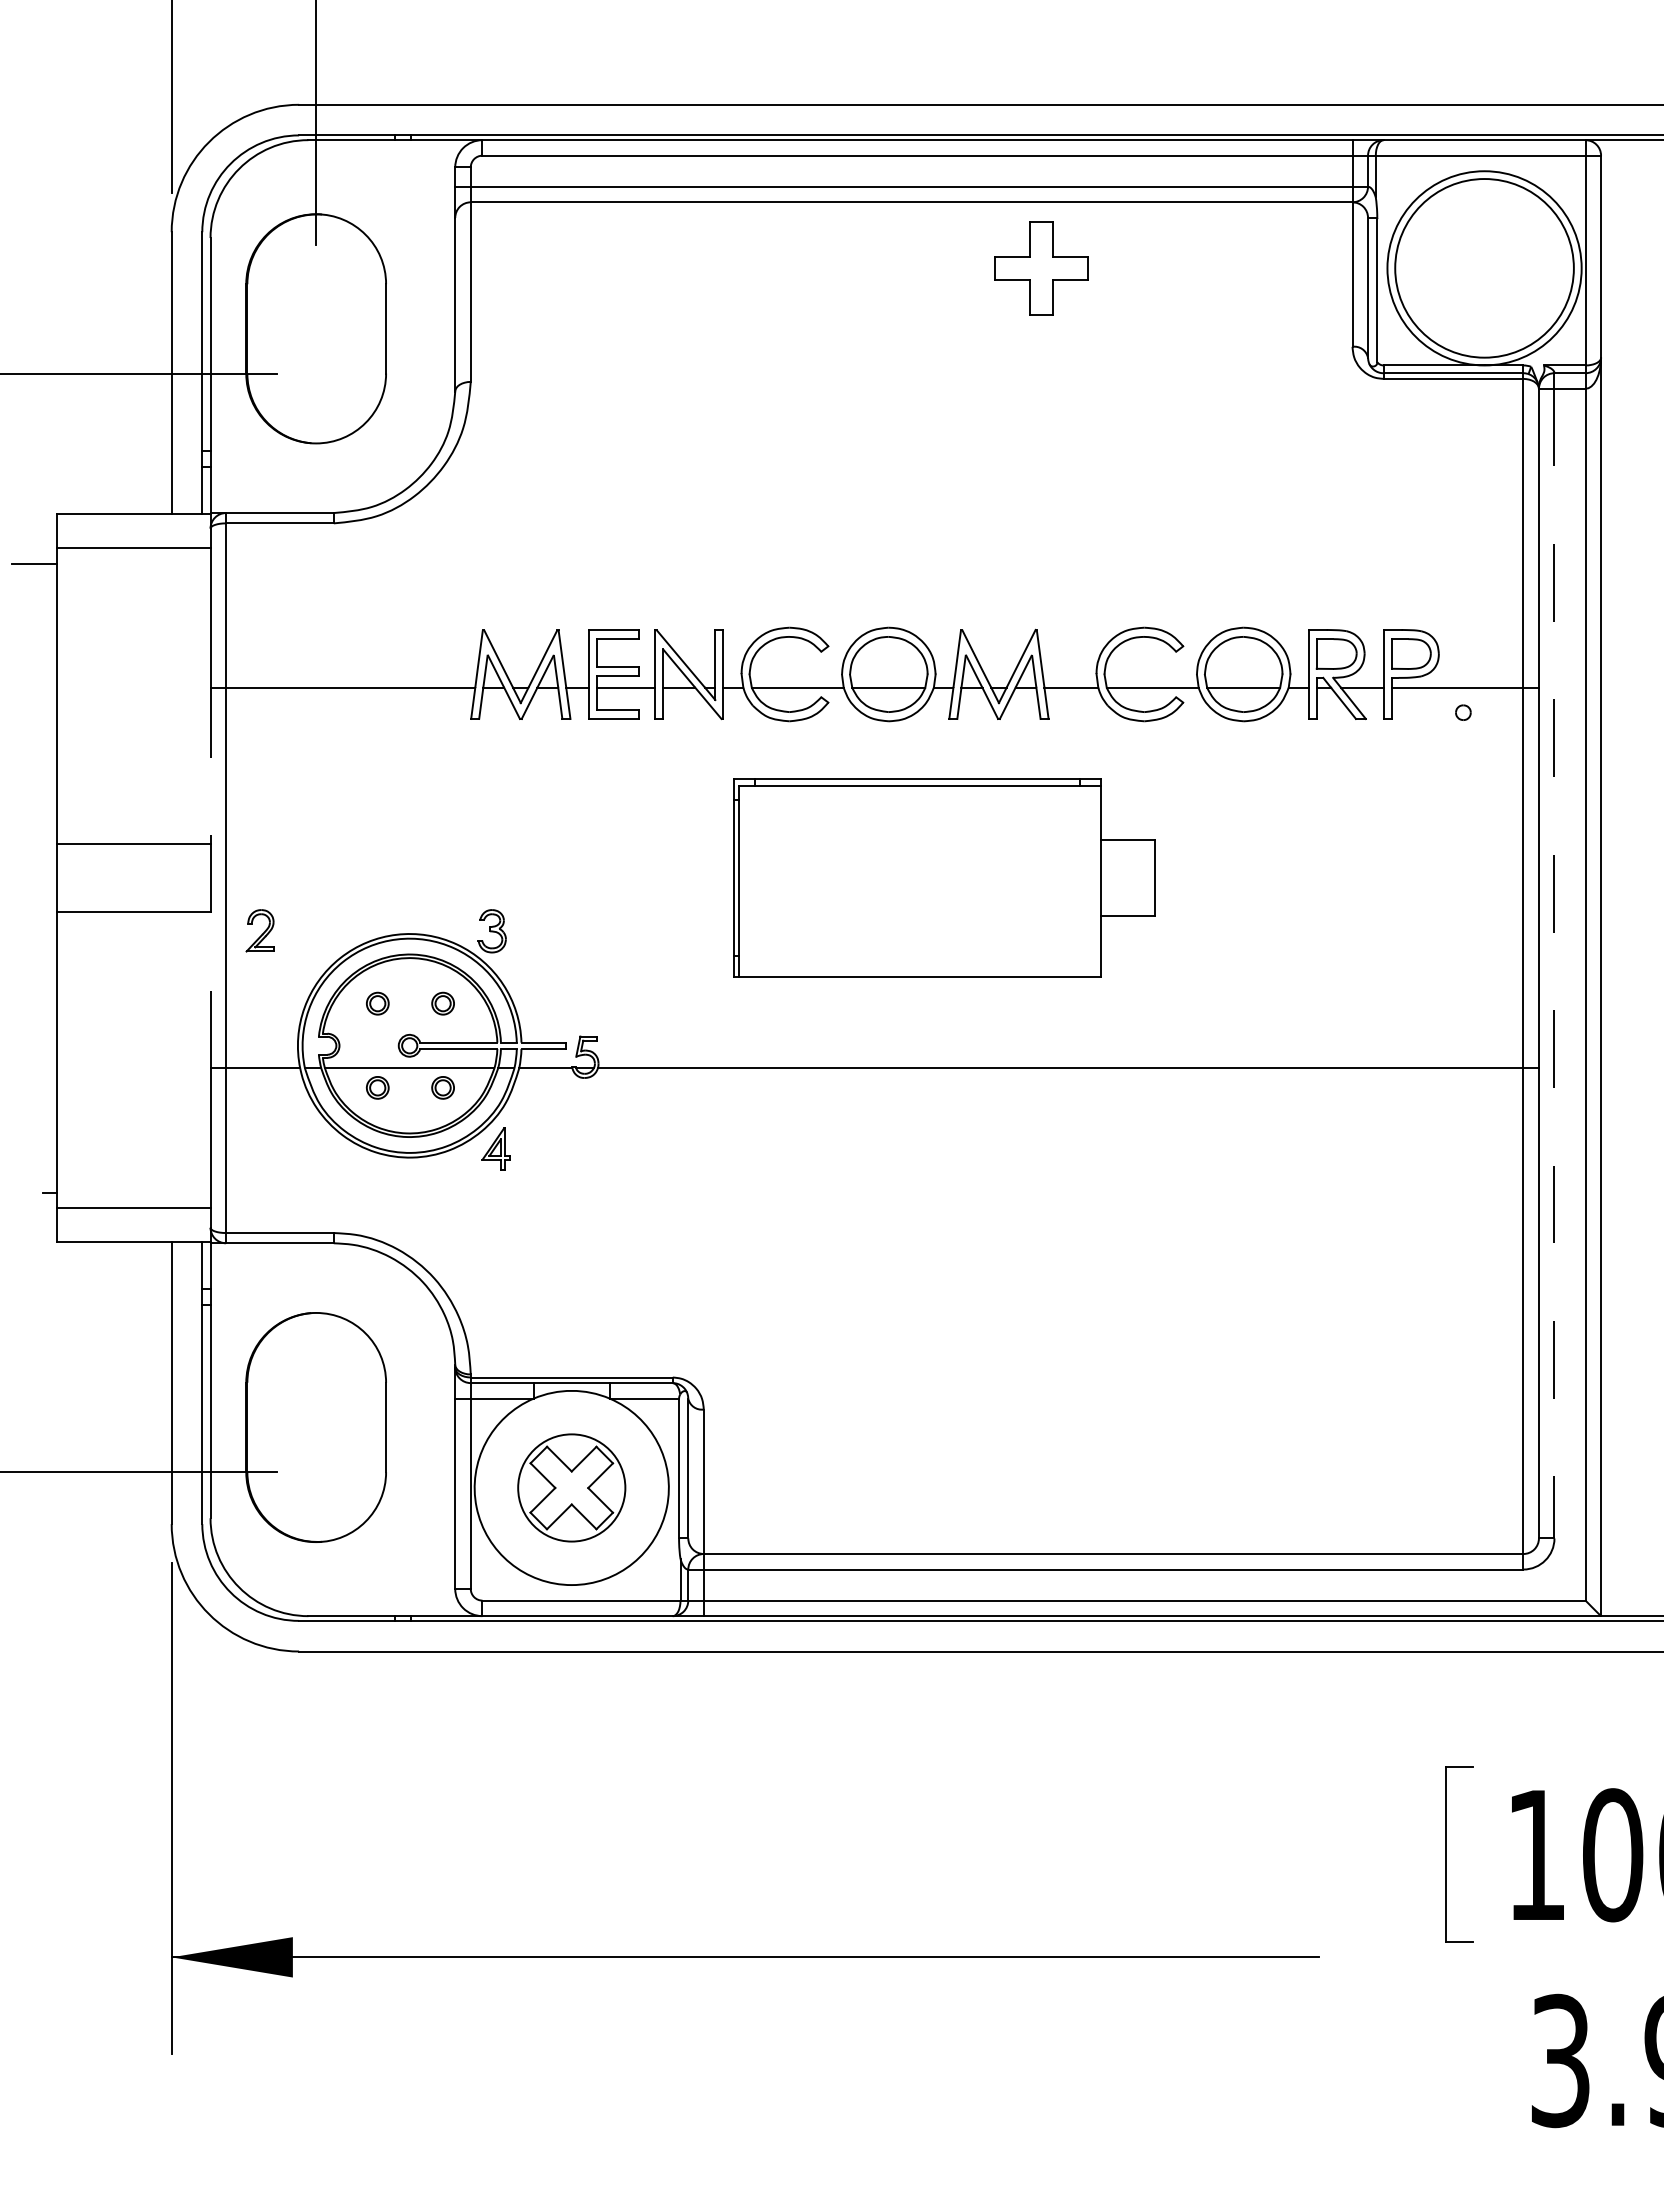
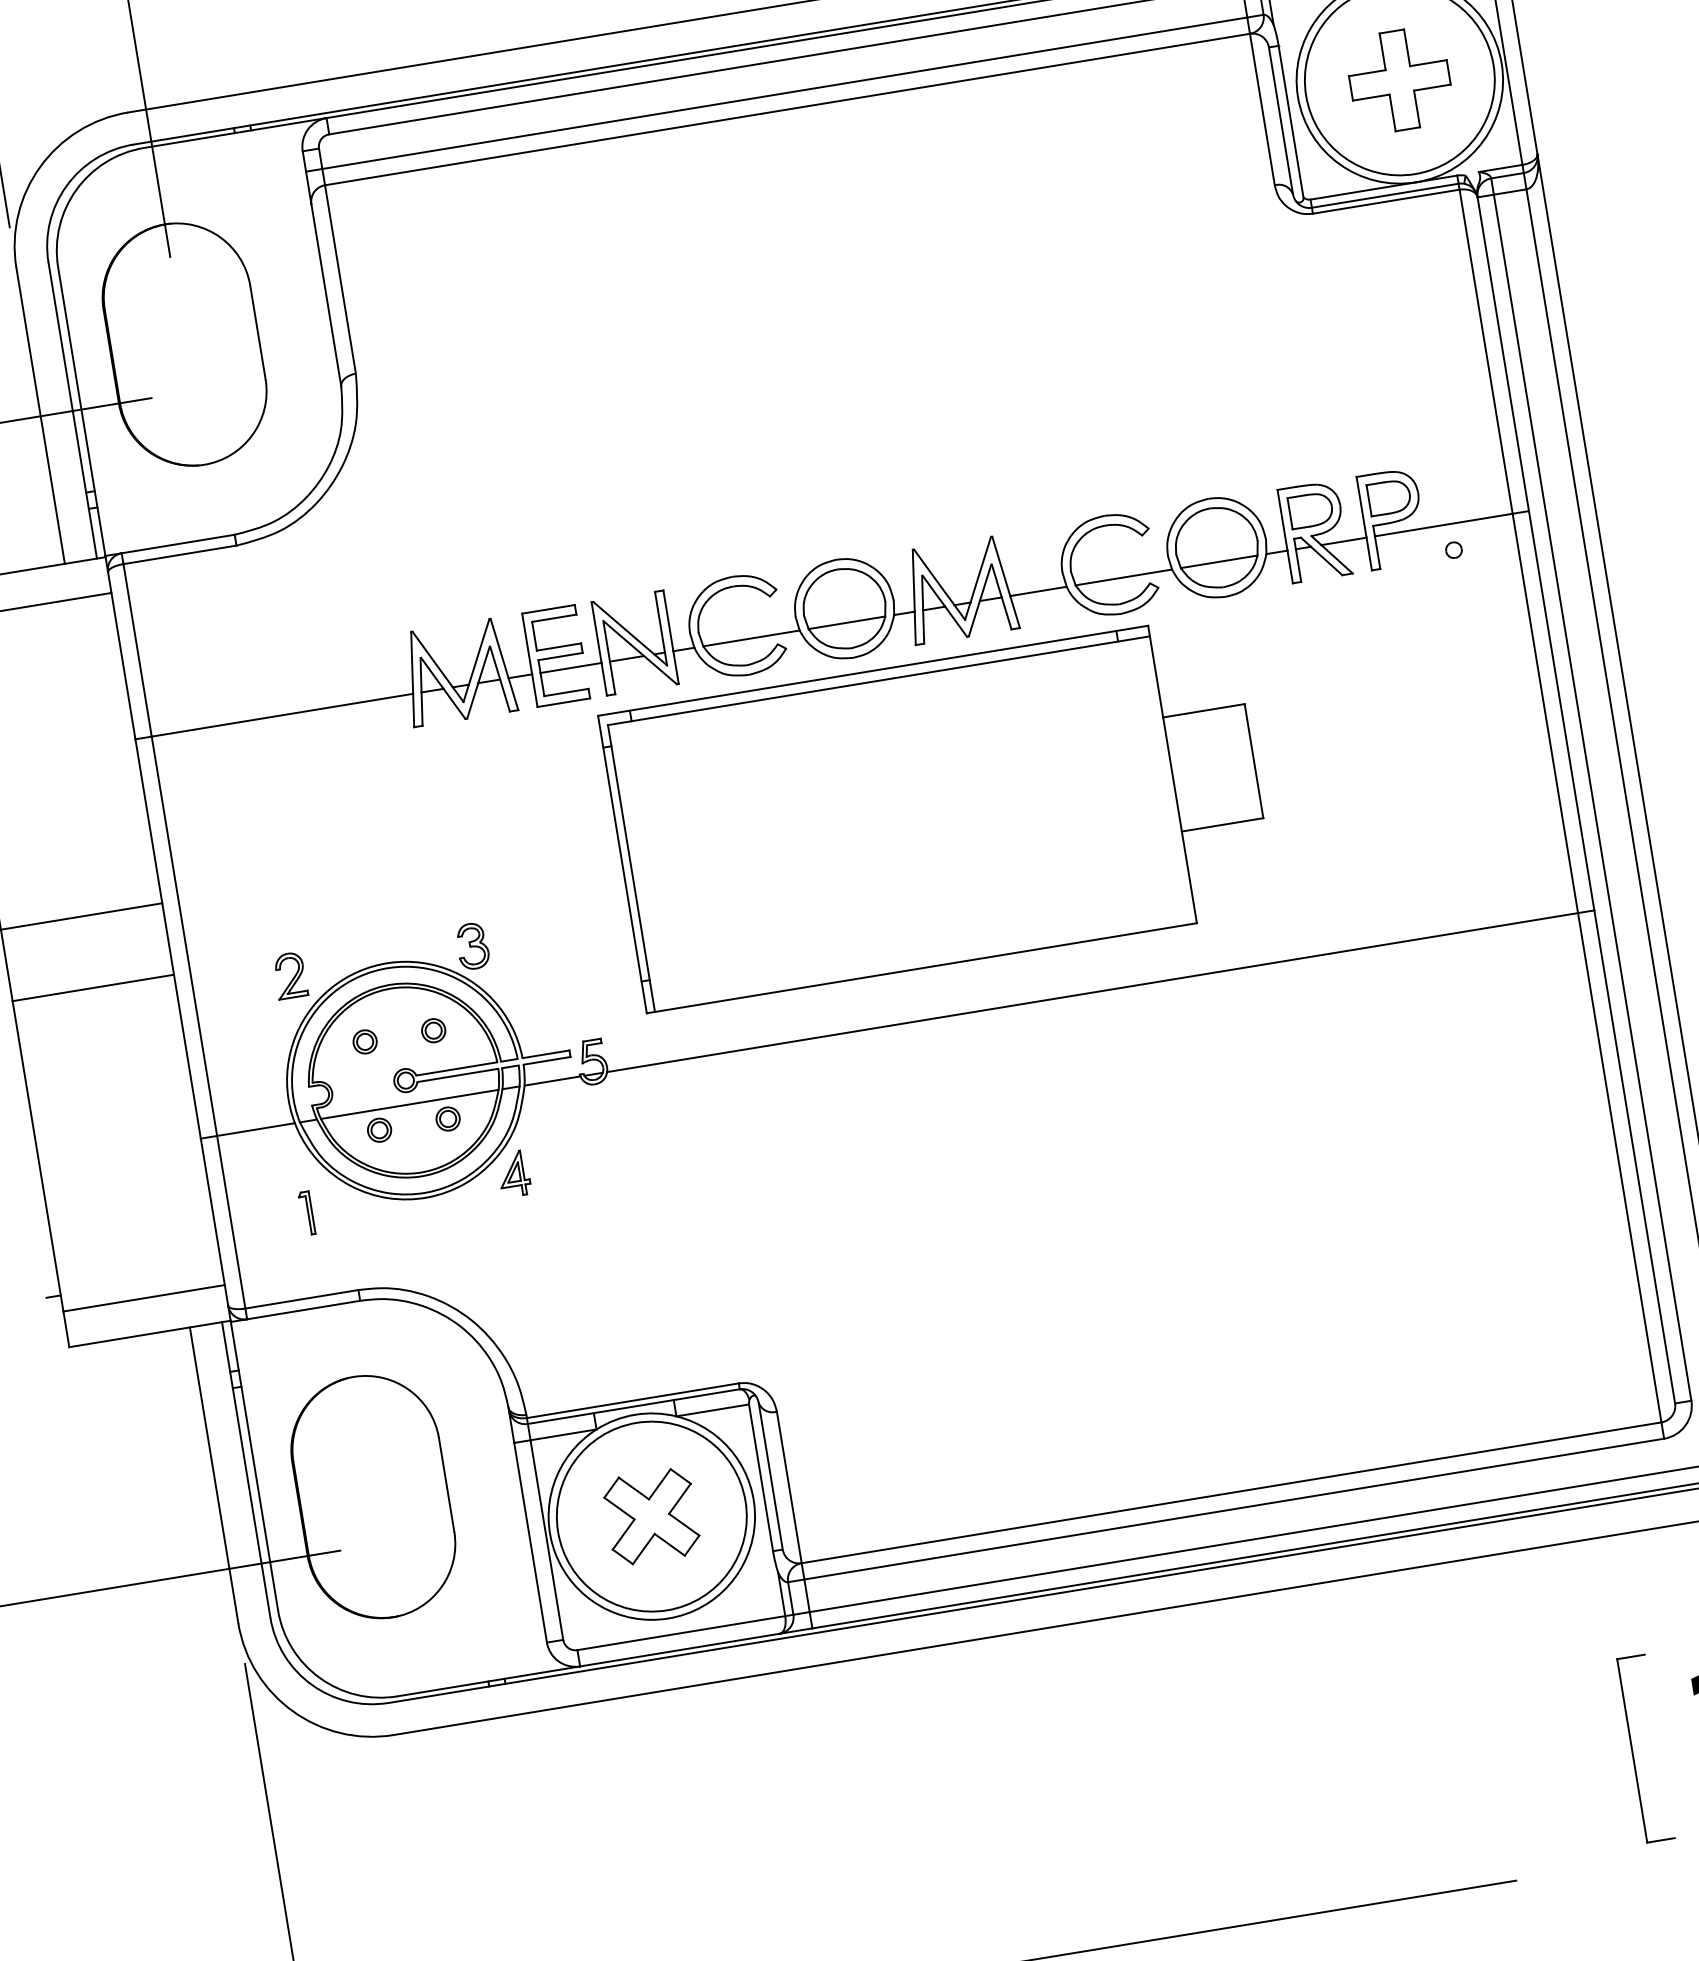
part: (1041, 268) -> (1399, 80), moved
line: (210, 877) -> (167, 938), dashed -> solid
part: (944, 877) -> (937, 812), size x1.43
part: (259, 930) -> (289, 975), moved
line: (1554, 963) -> (1592, 797), dashed -> solid
part: (297, 1153) -> (306, 1212), added
circle: (571, 1487) -> (651, 1516), size x1.67

